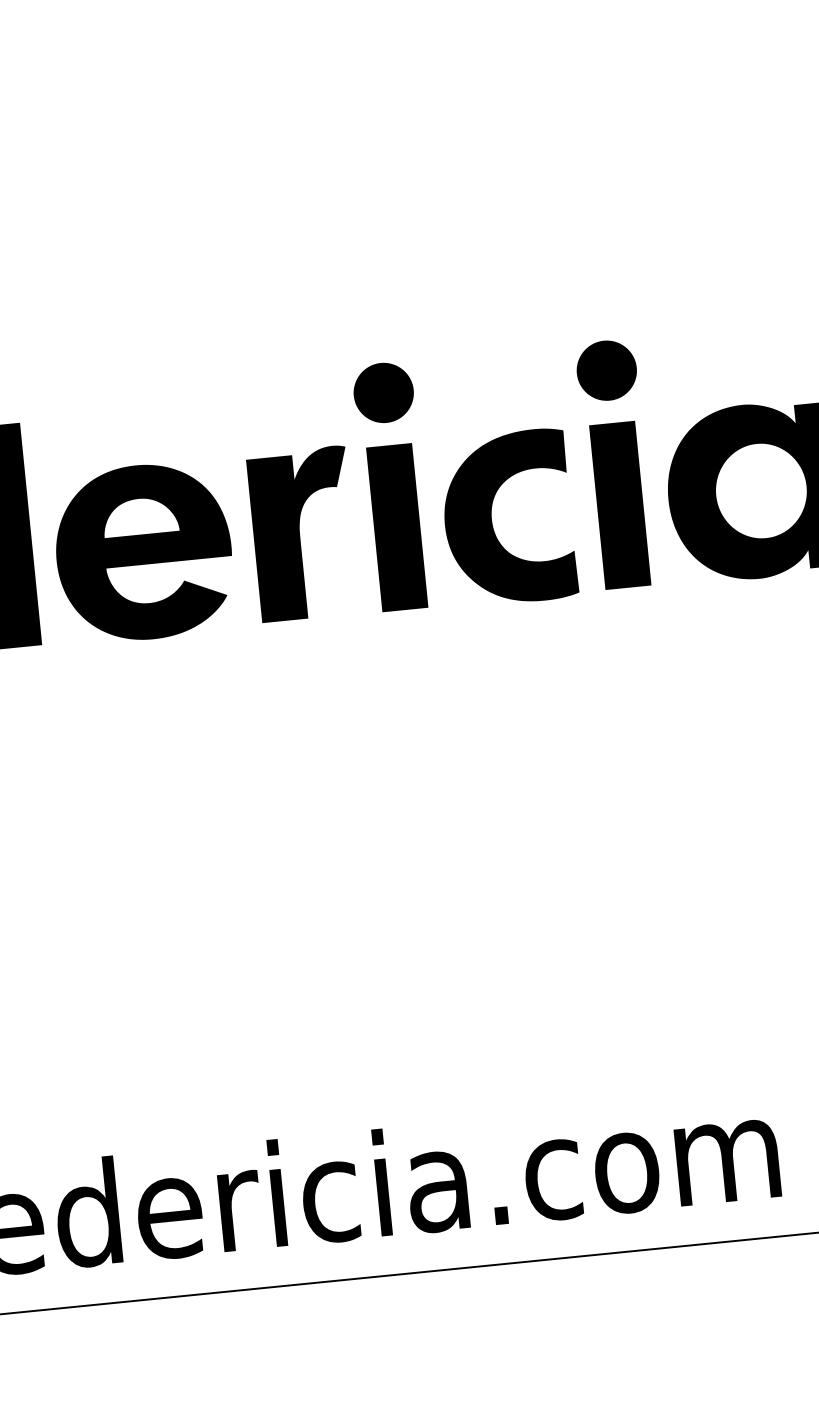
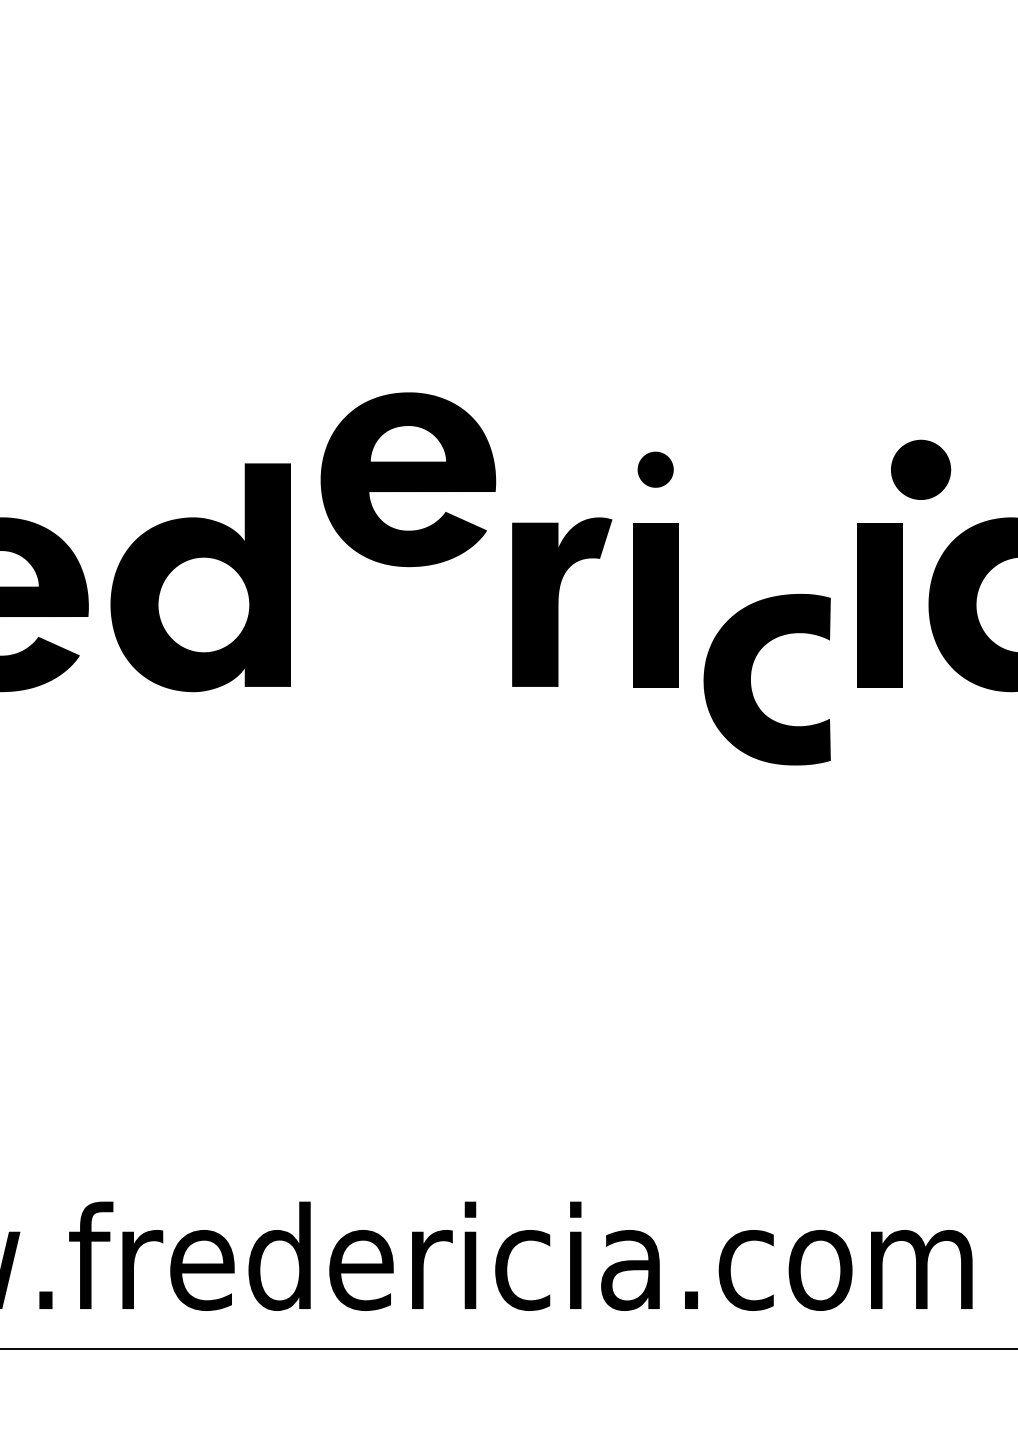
part: (607, 370) -> (921, 469), moved
part: (383, 392) -> (655, 469), size x0.6
part: (491, 514) -> (751, 674), moved
part: (144, 552) -> (408, 479), moved

